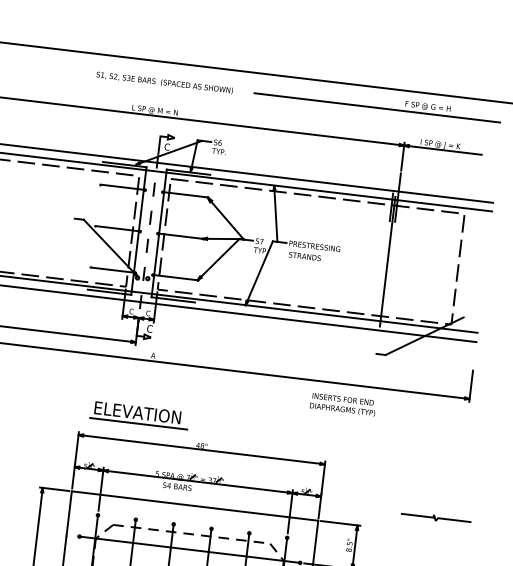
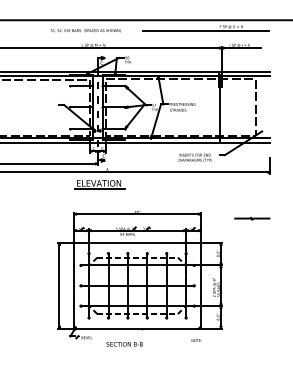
text: (164, 82) -> (85, 30), moved
text: (343, 403) -> (195, 157), moved
part: (138, 415) -> (99, 184), moved
line: (436, 517) -> (252, 218), moved

